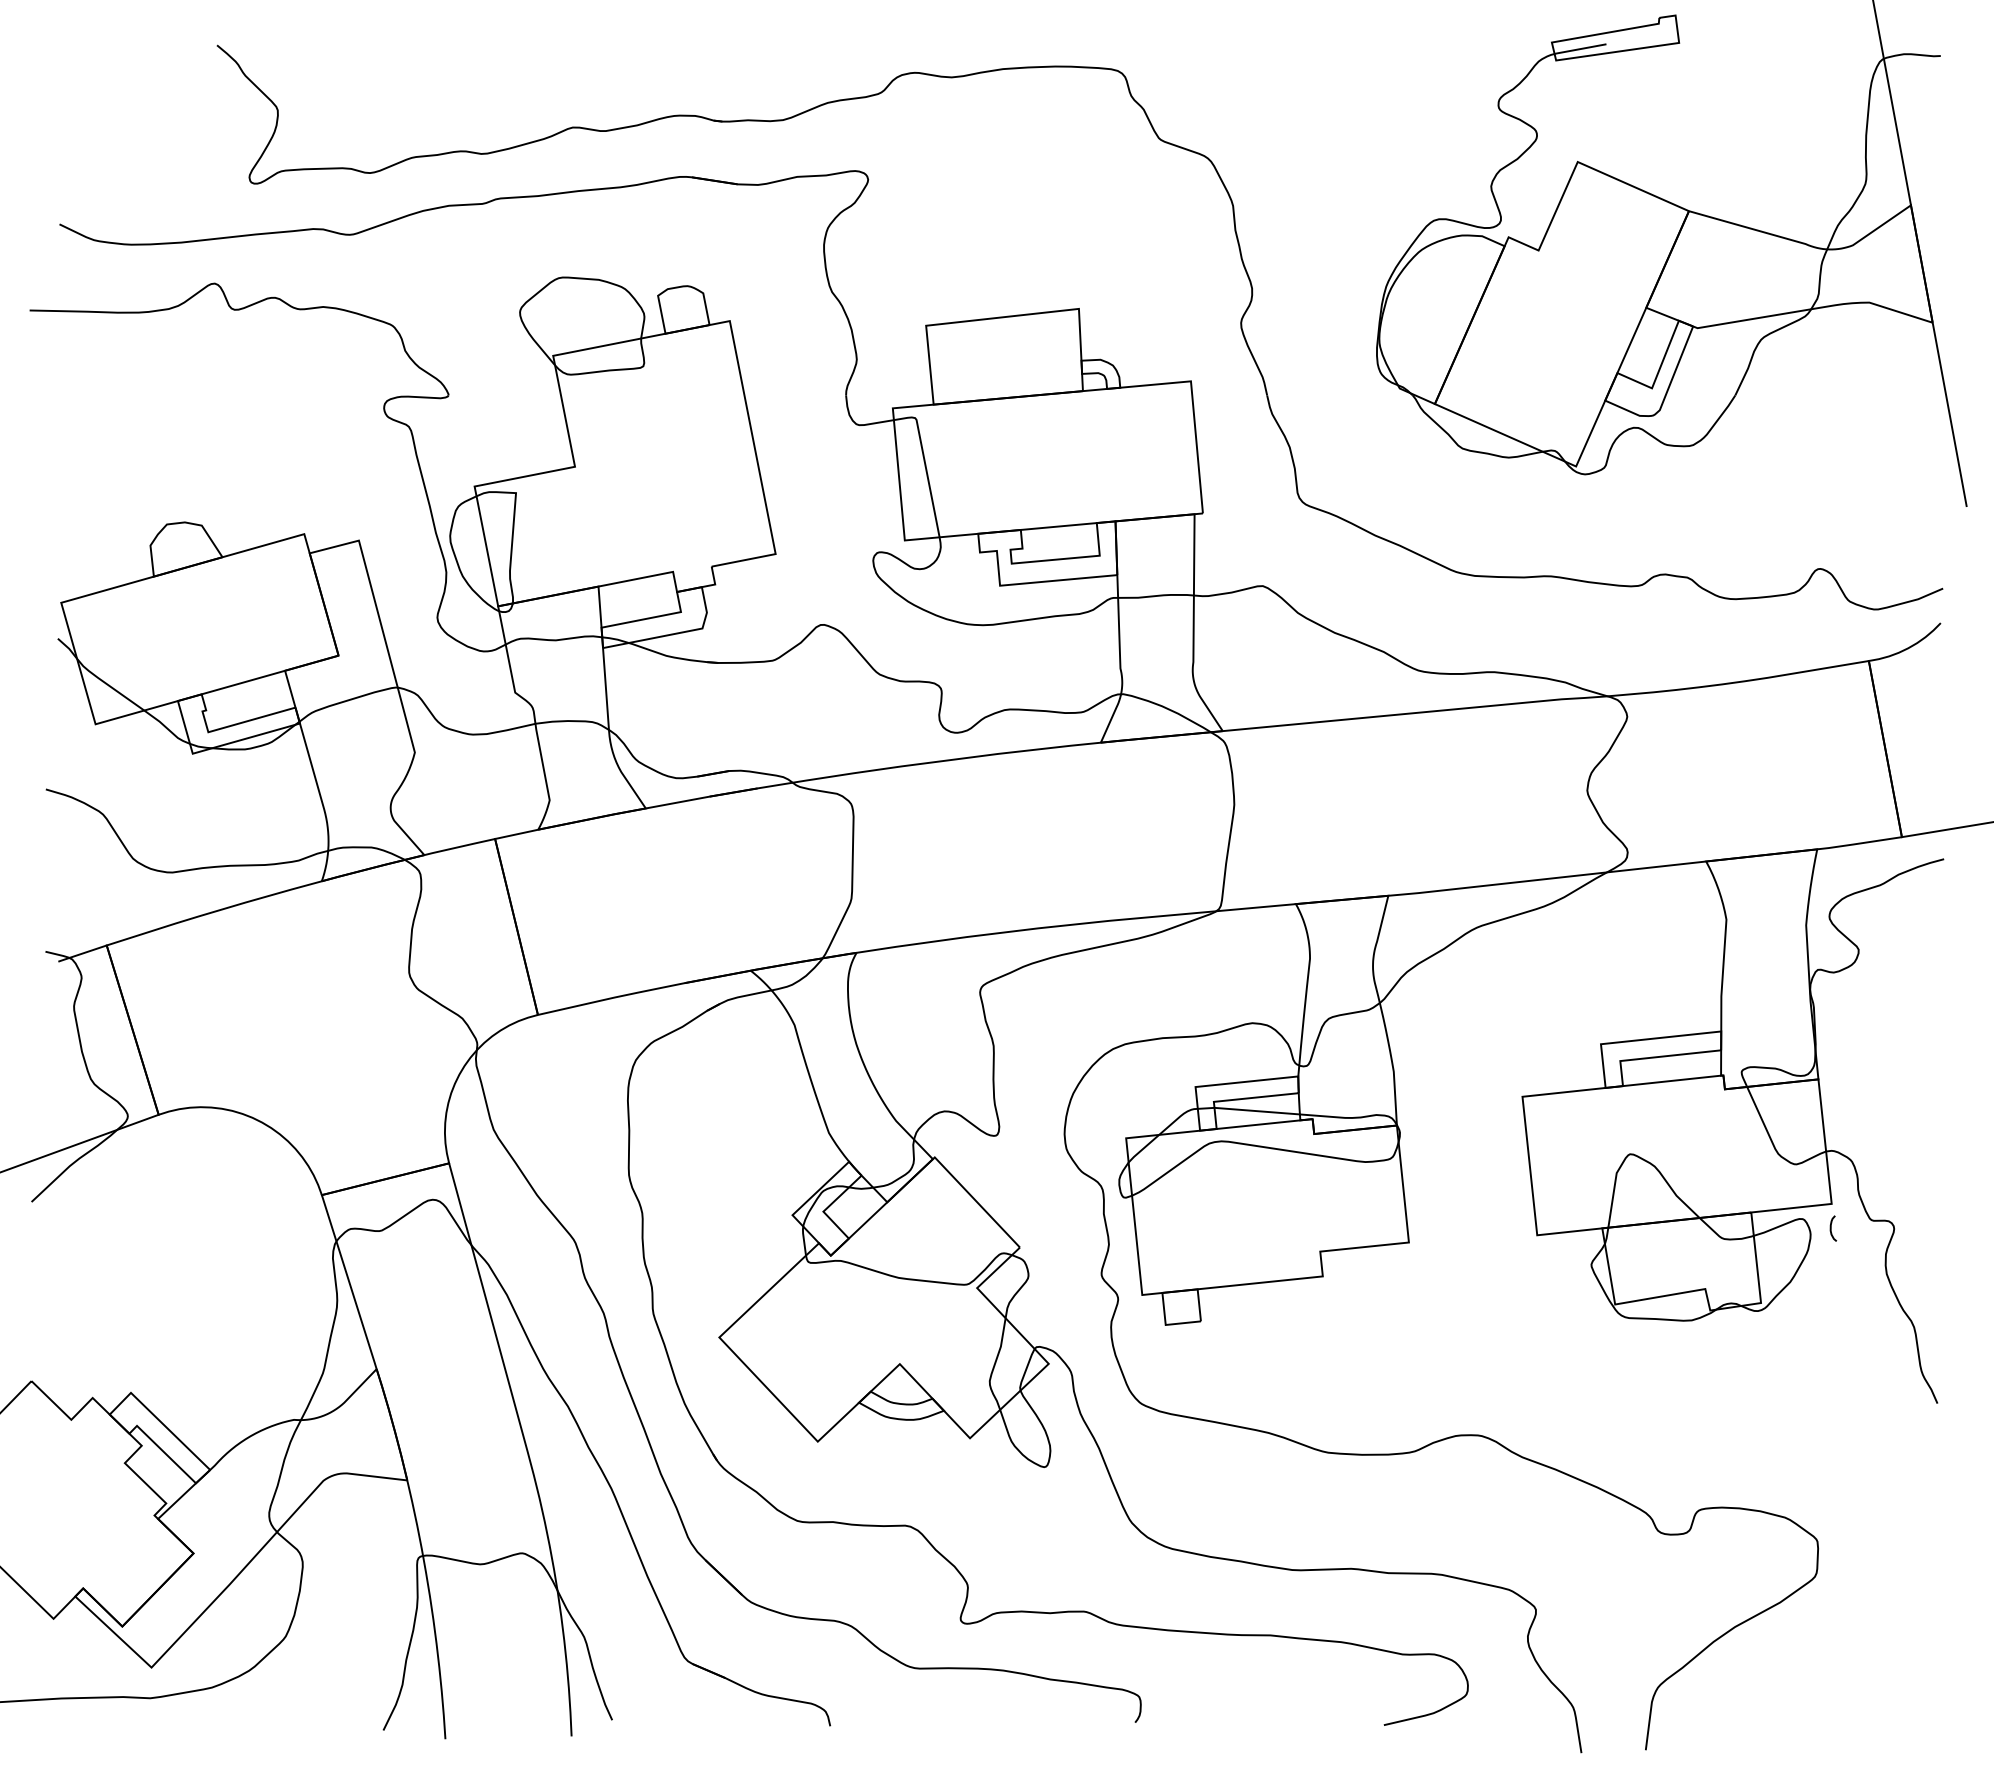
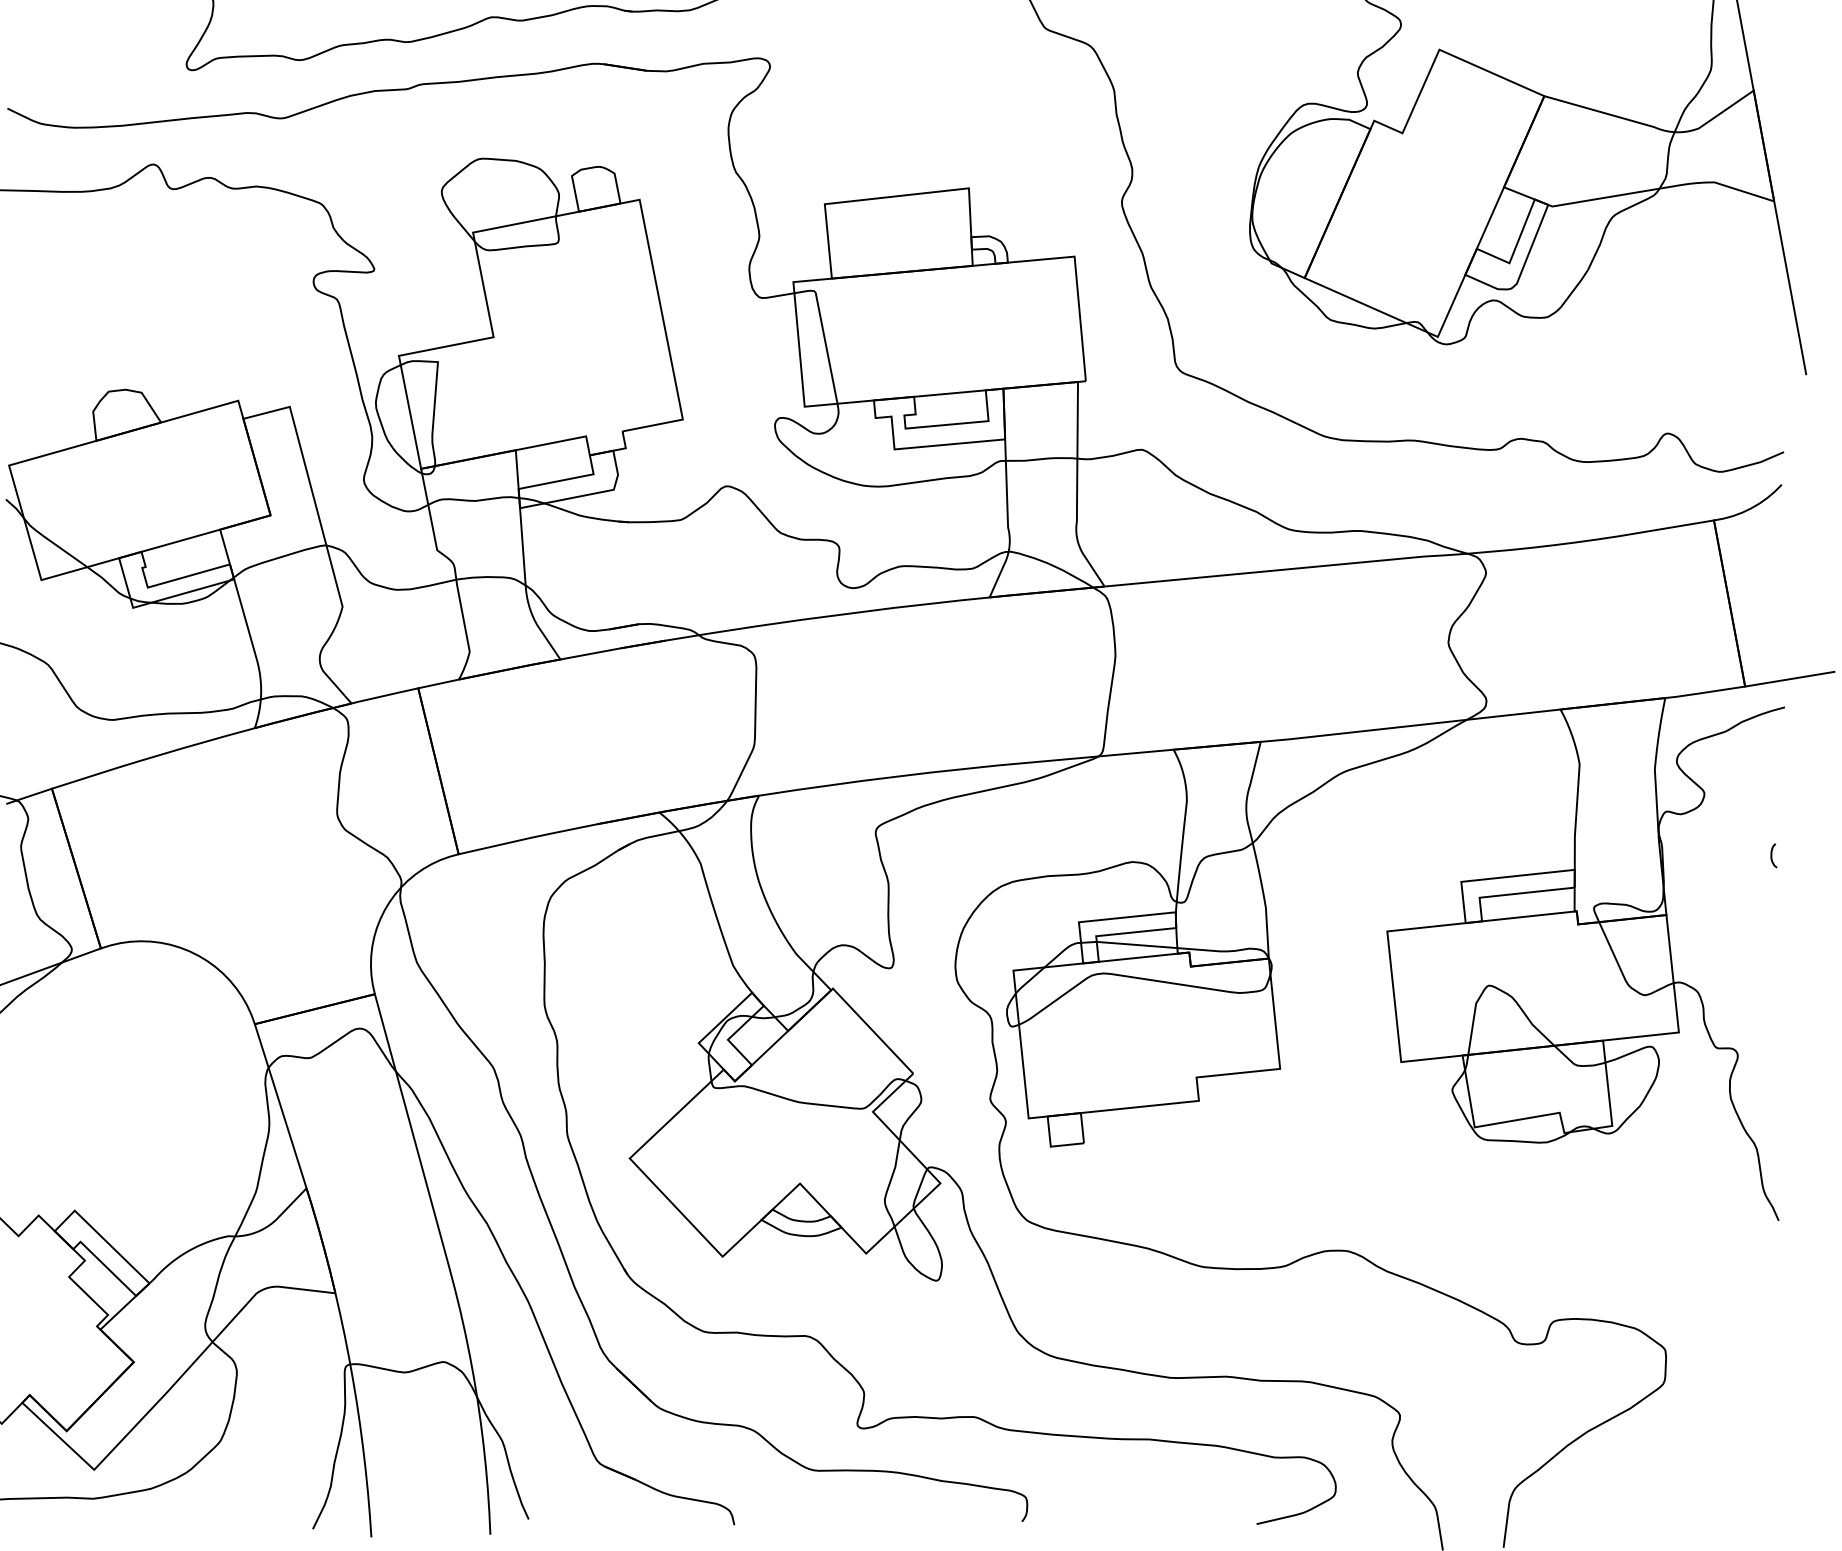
curve: (1831, 1228) -> (1772, 855), moved

